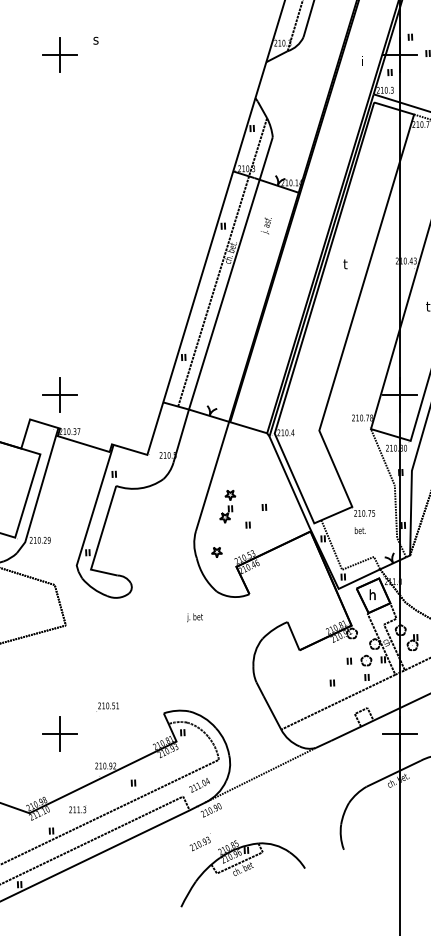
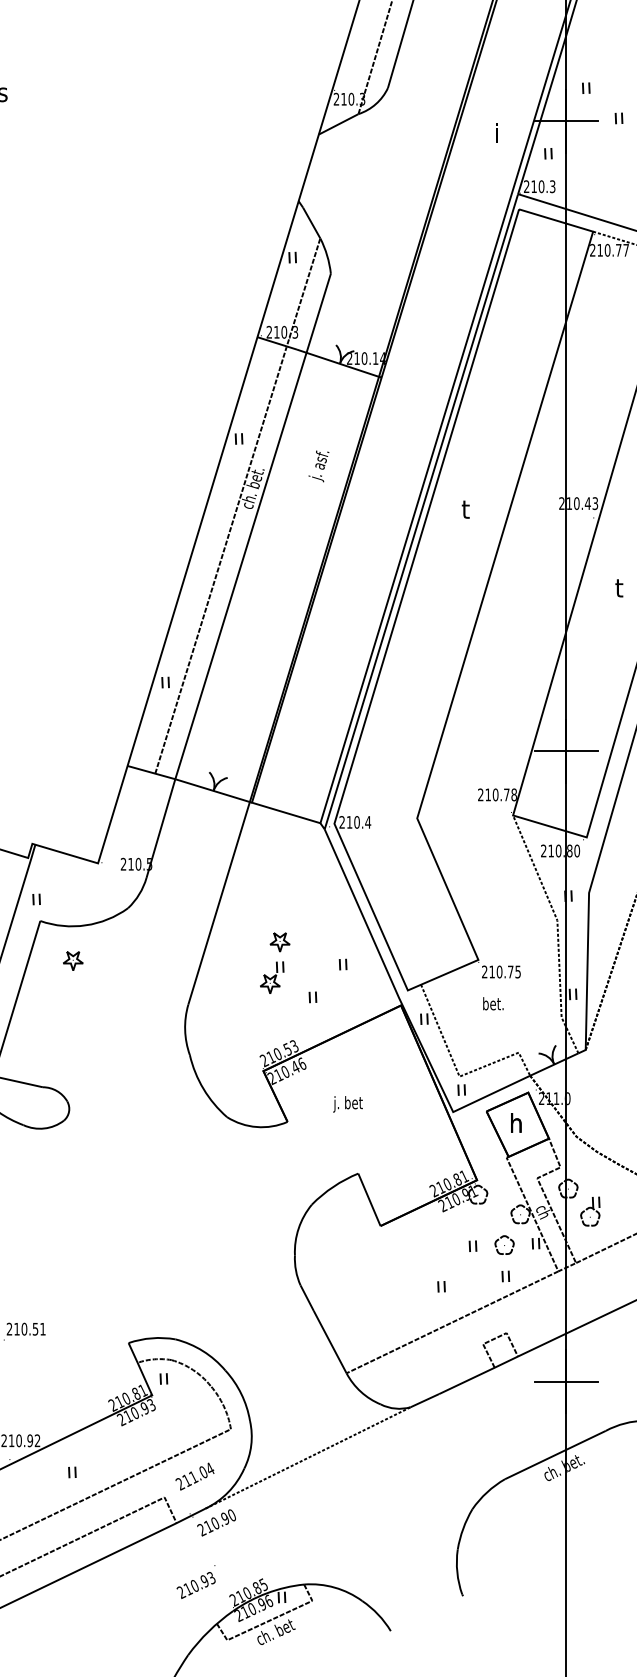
text: (266, 225) -> (319, 465), moved
part: (233, 508) -> (285, 966), moved
part: (216, 552) -> (72, 960), moved
text: (194, 617) -> (347, 1103), moved

